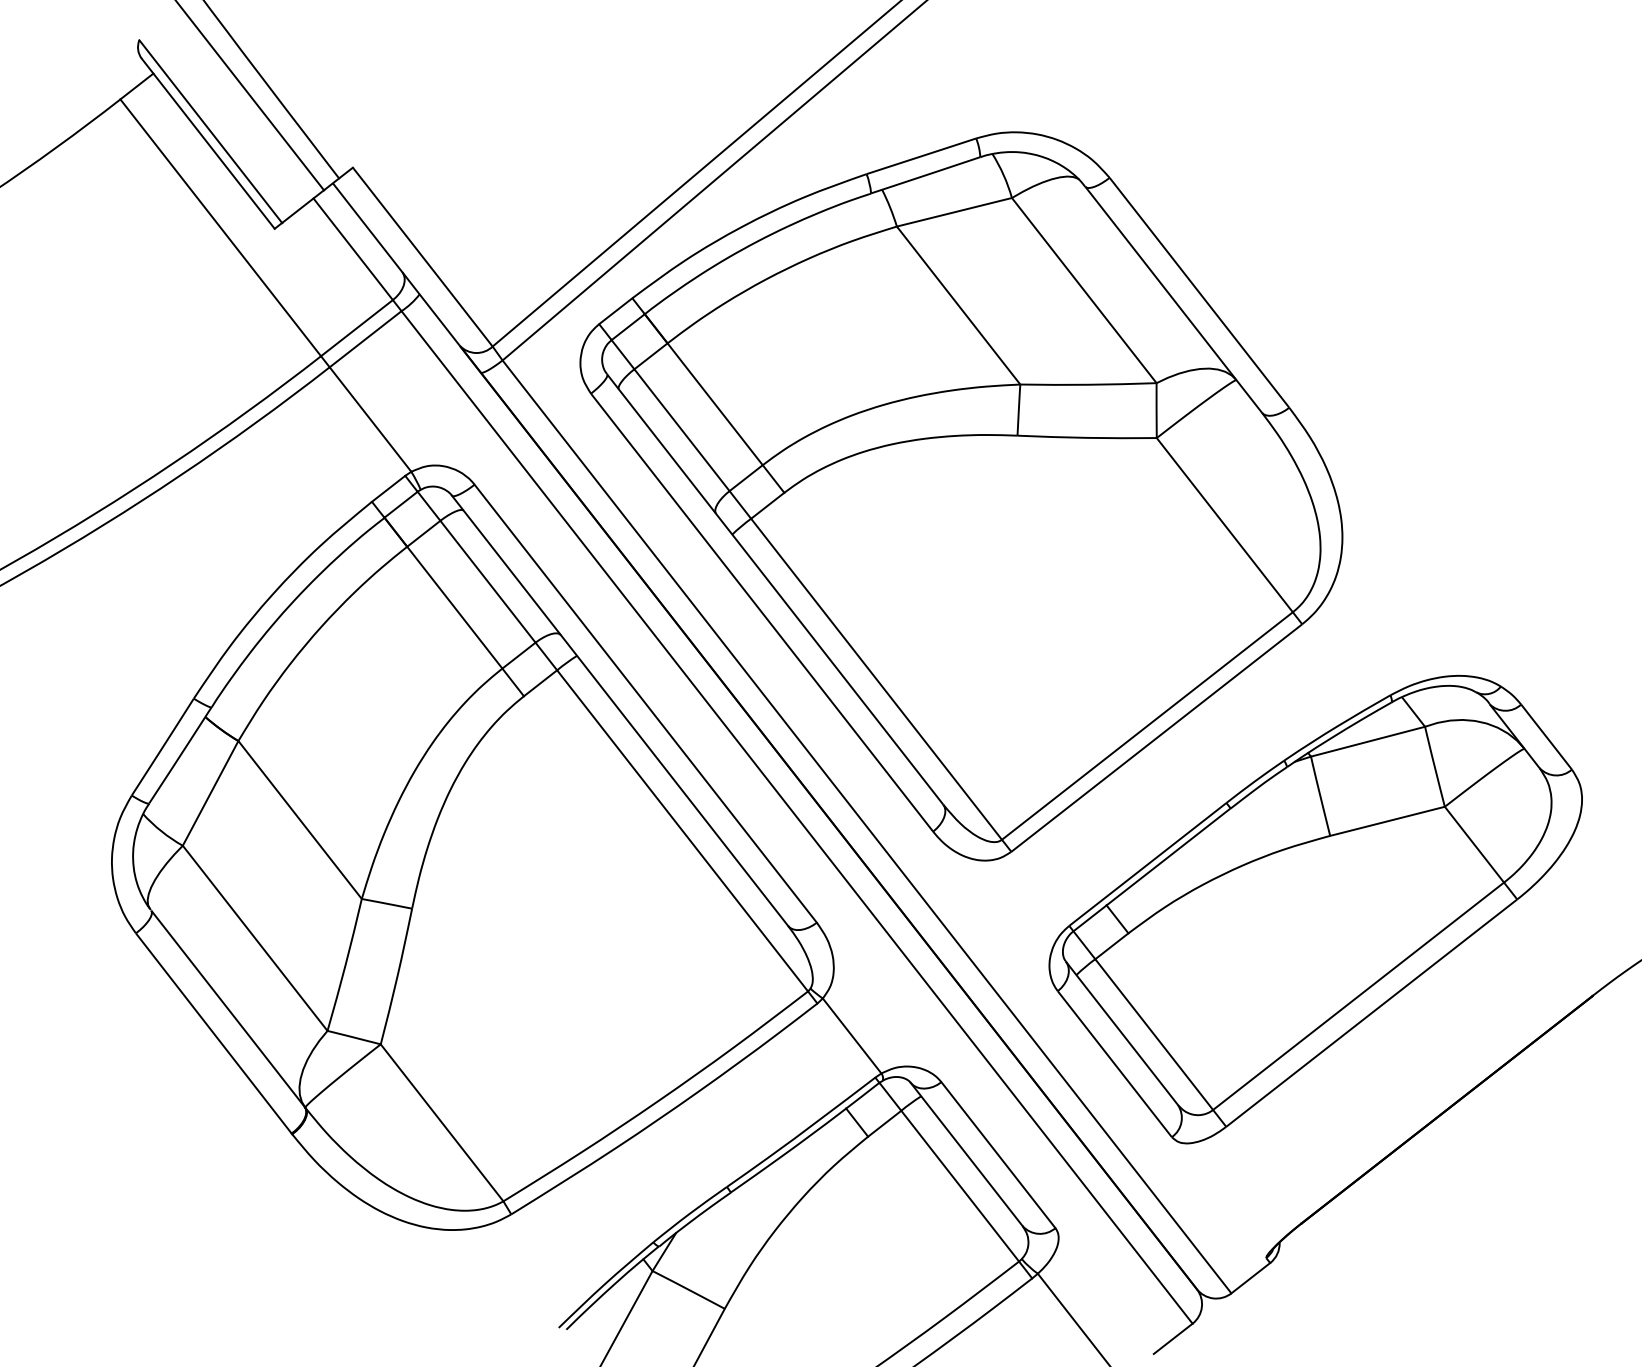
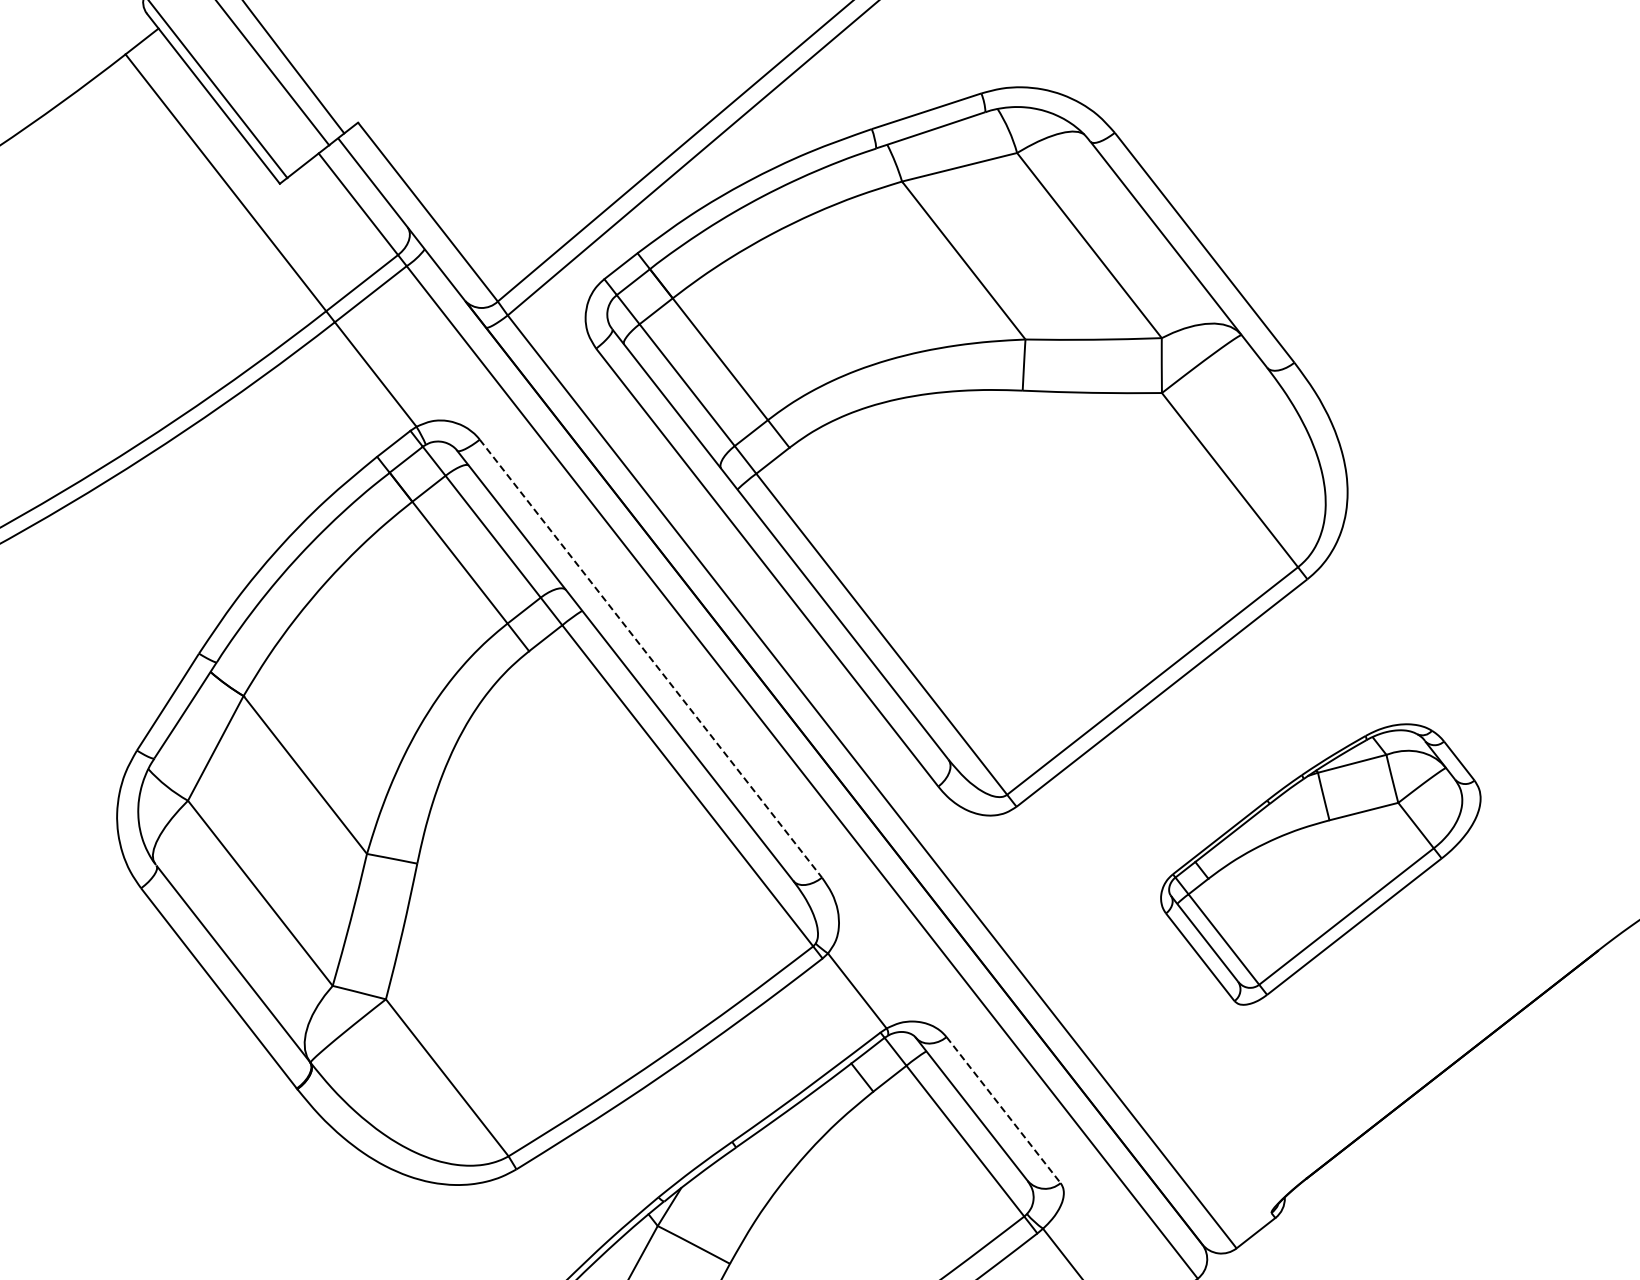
line: (645, 703) -> (650, 658), solid -> dashed
part: (1315, 909) -> (1320, 864), size x0.6
line: (998, 1155) -> (1003, 1110), solid -> dashed

